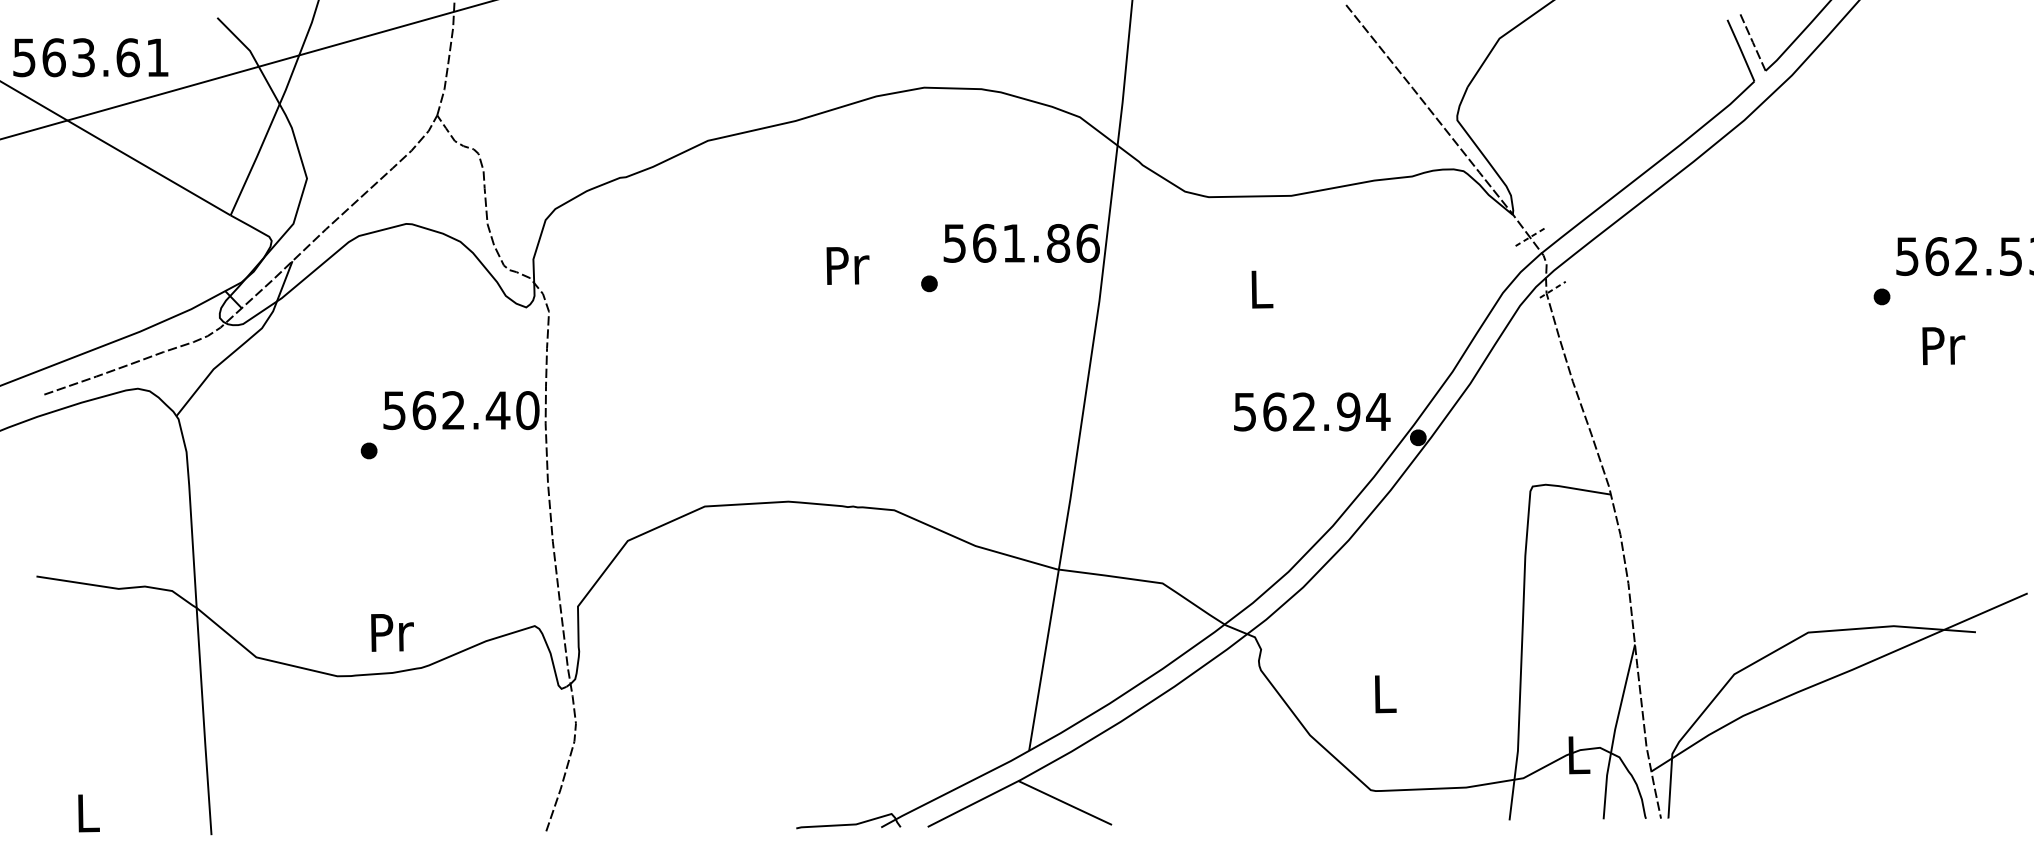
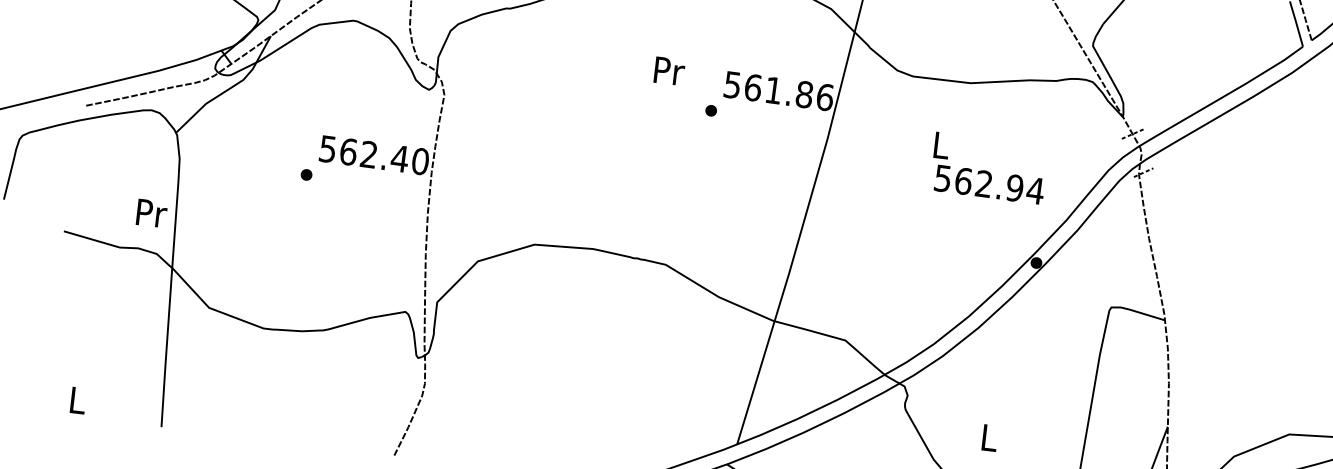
text: (847, 265) -> (669, 71), moved
text: (1312, 411) -> (989, 184), moved
text: (392, 632) -> (151, 213), moved

